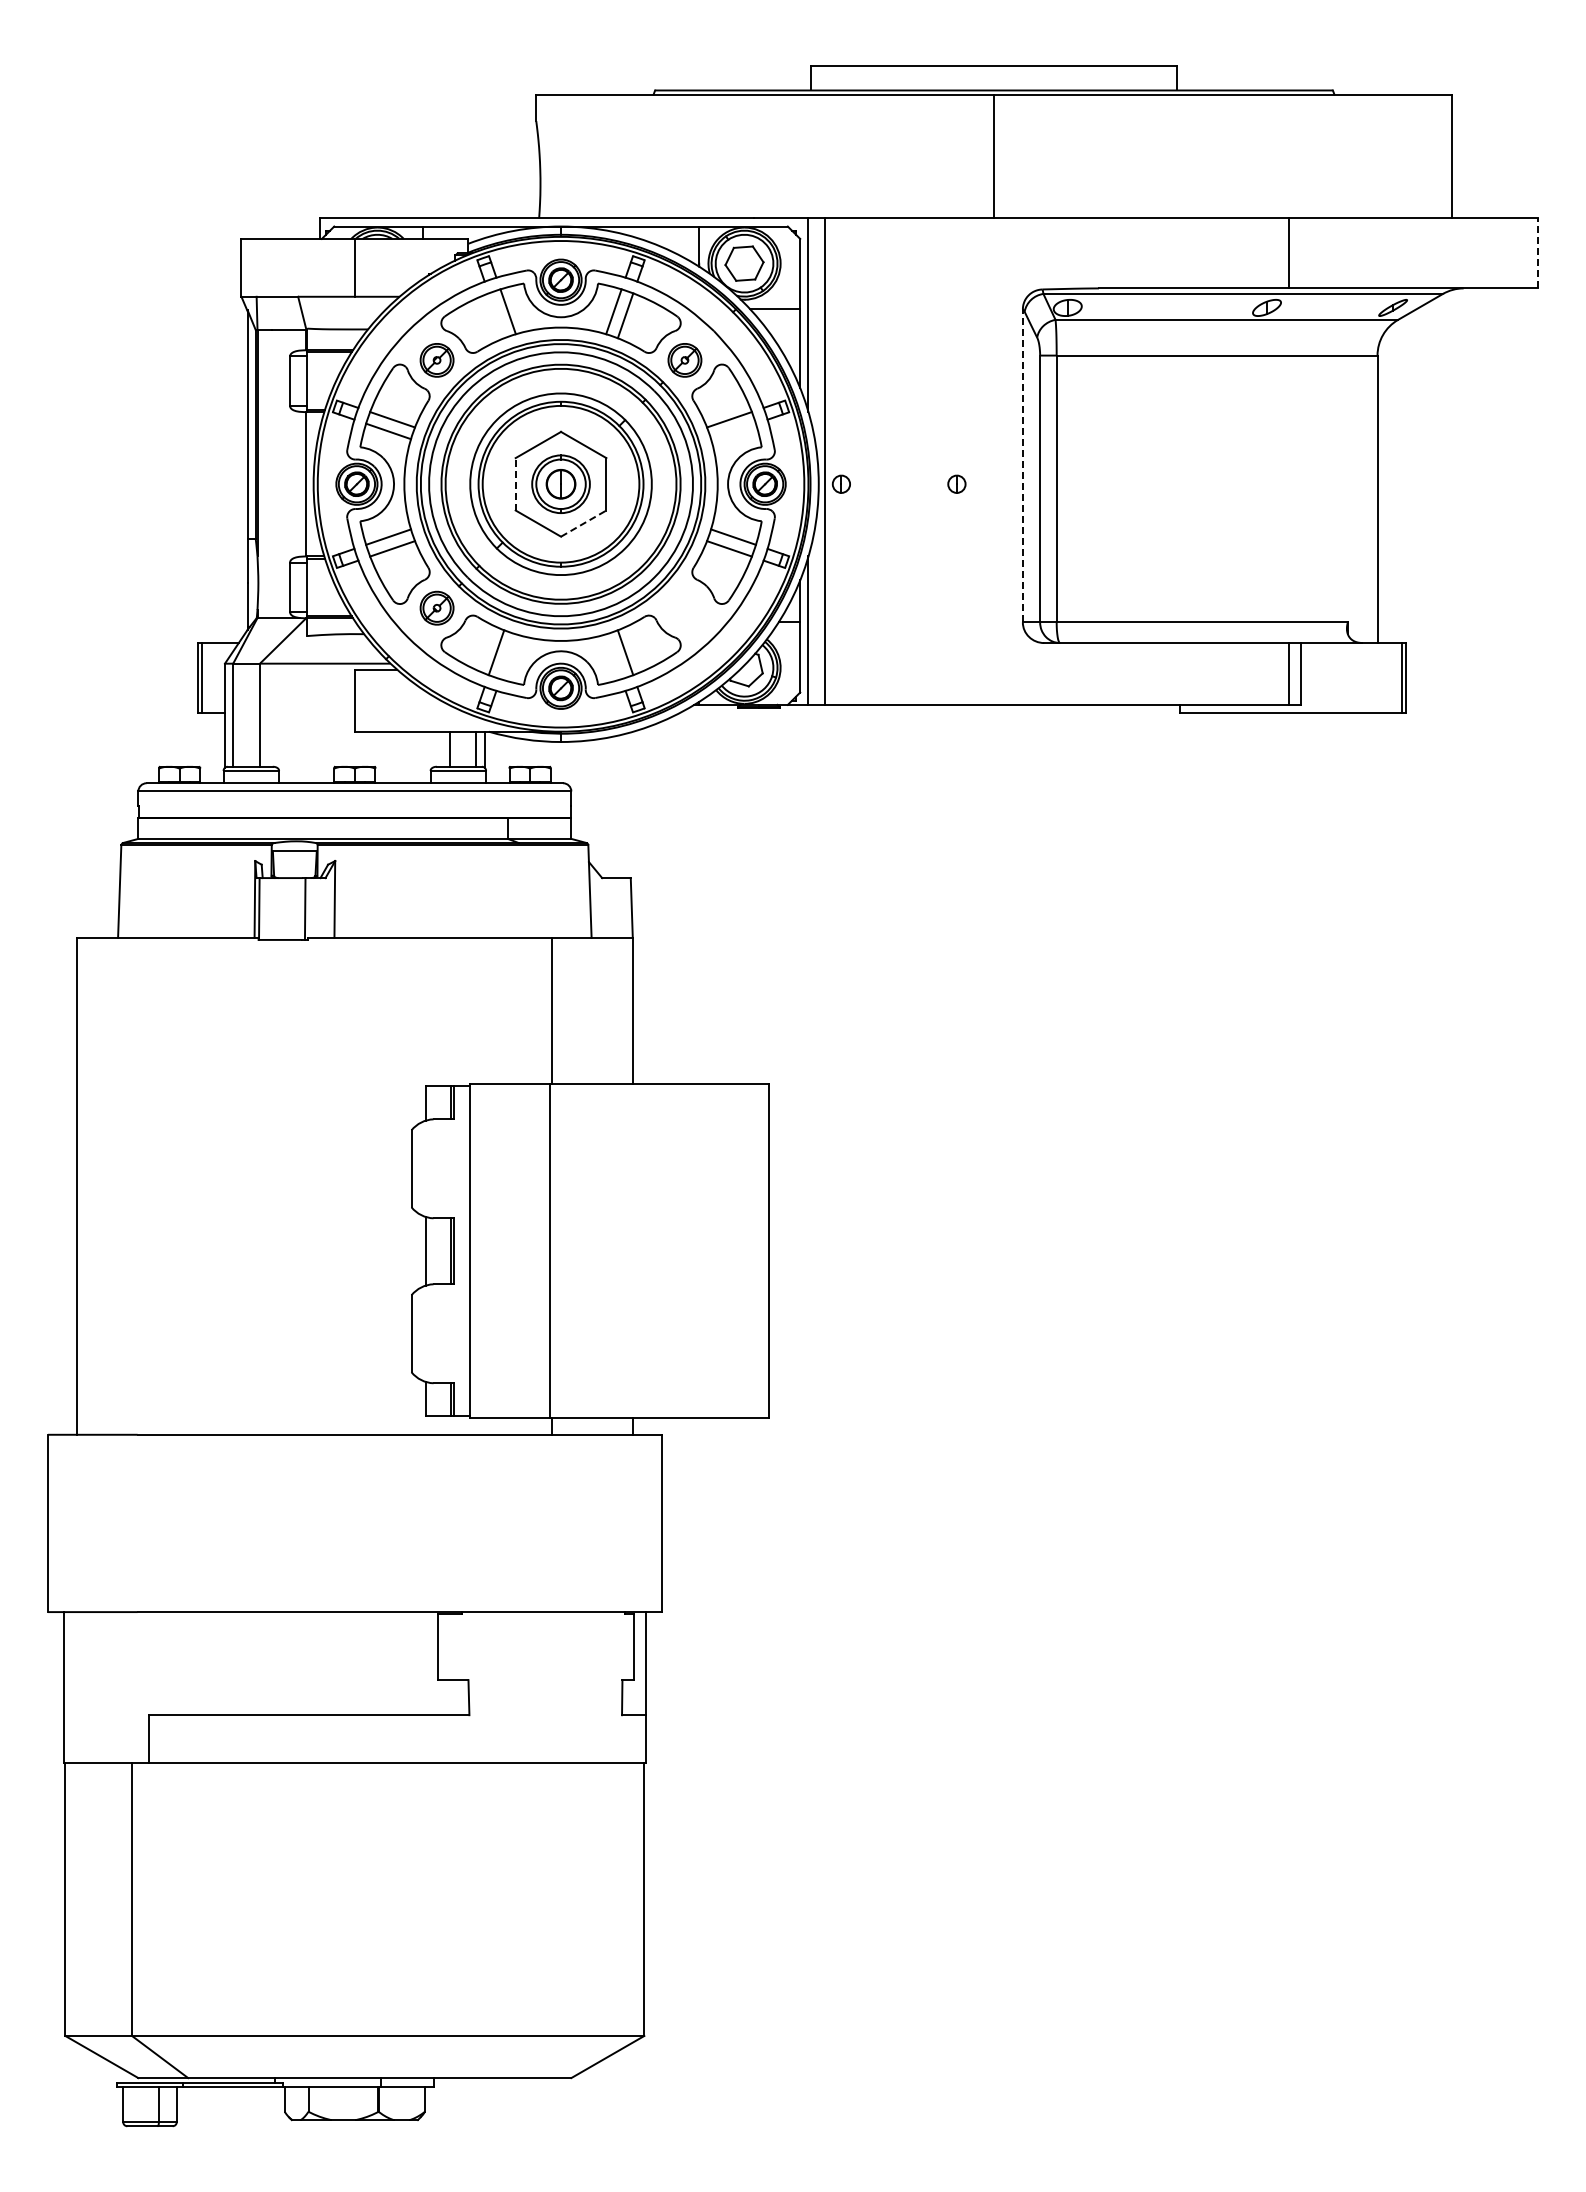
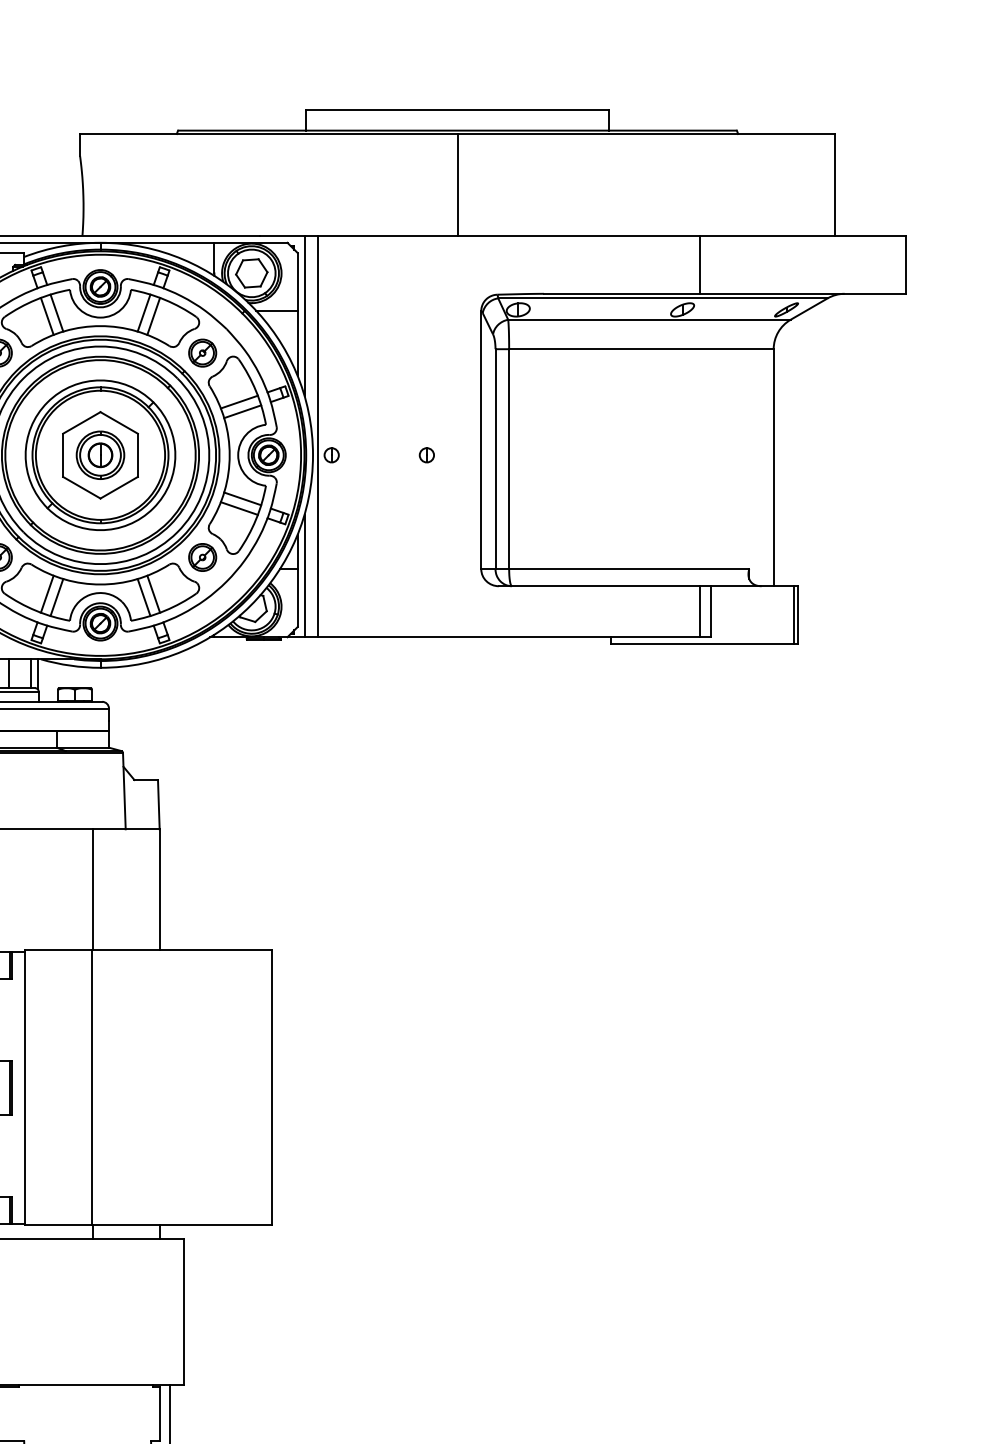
line: (1538, 252) -> (906, 264), dashed -> solid
line: (496, 315) -> (47, 316), added
line: (733, 431) -> (242, 411), added
line: (1022, 465) -> (480, 439), dashed -> solid
line: (515, 483) -> (62, 454), dashed -> solid
line: (584, 523) -> (119, 487), dashed -> solid
part: (684, 607) -> (202, 556), added
line: (507, 656) -> (56, 597), added
line: (613, 656) -> (143, 597), added

